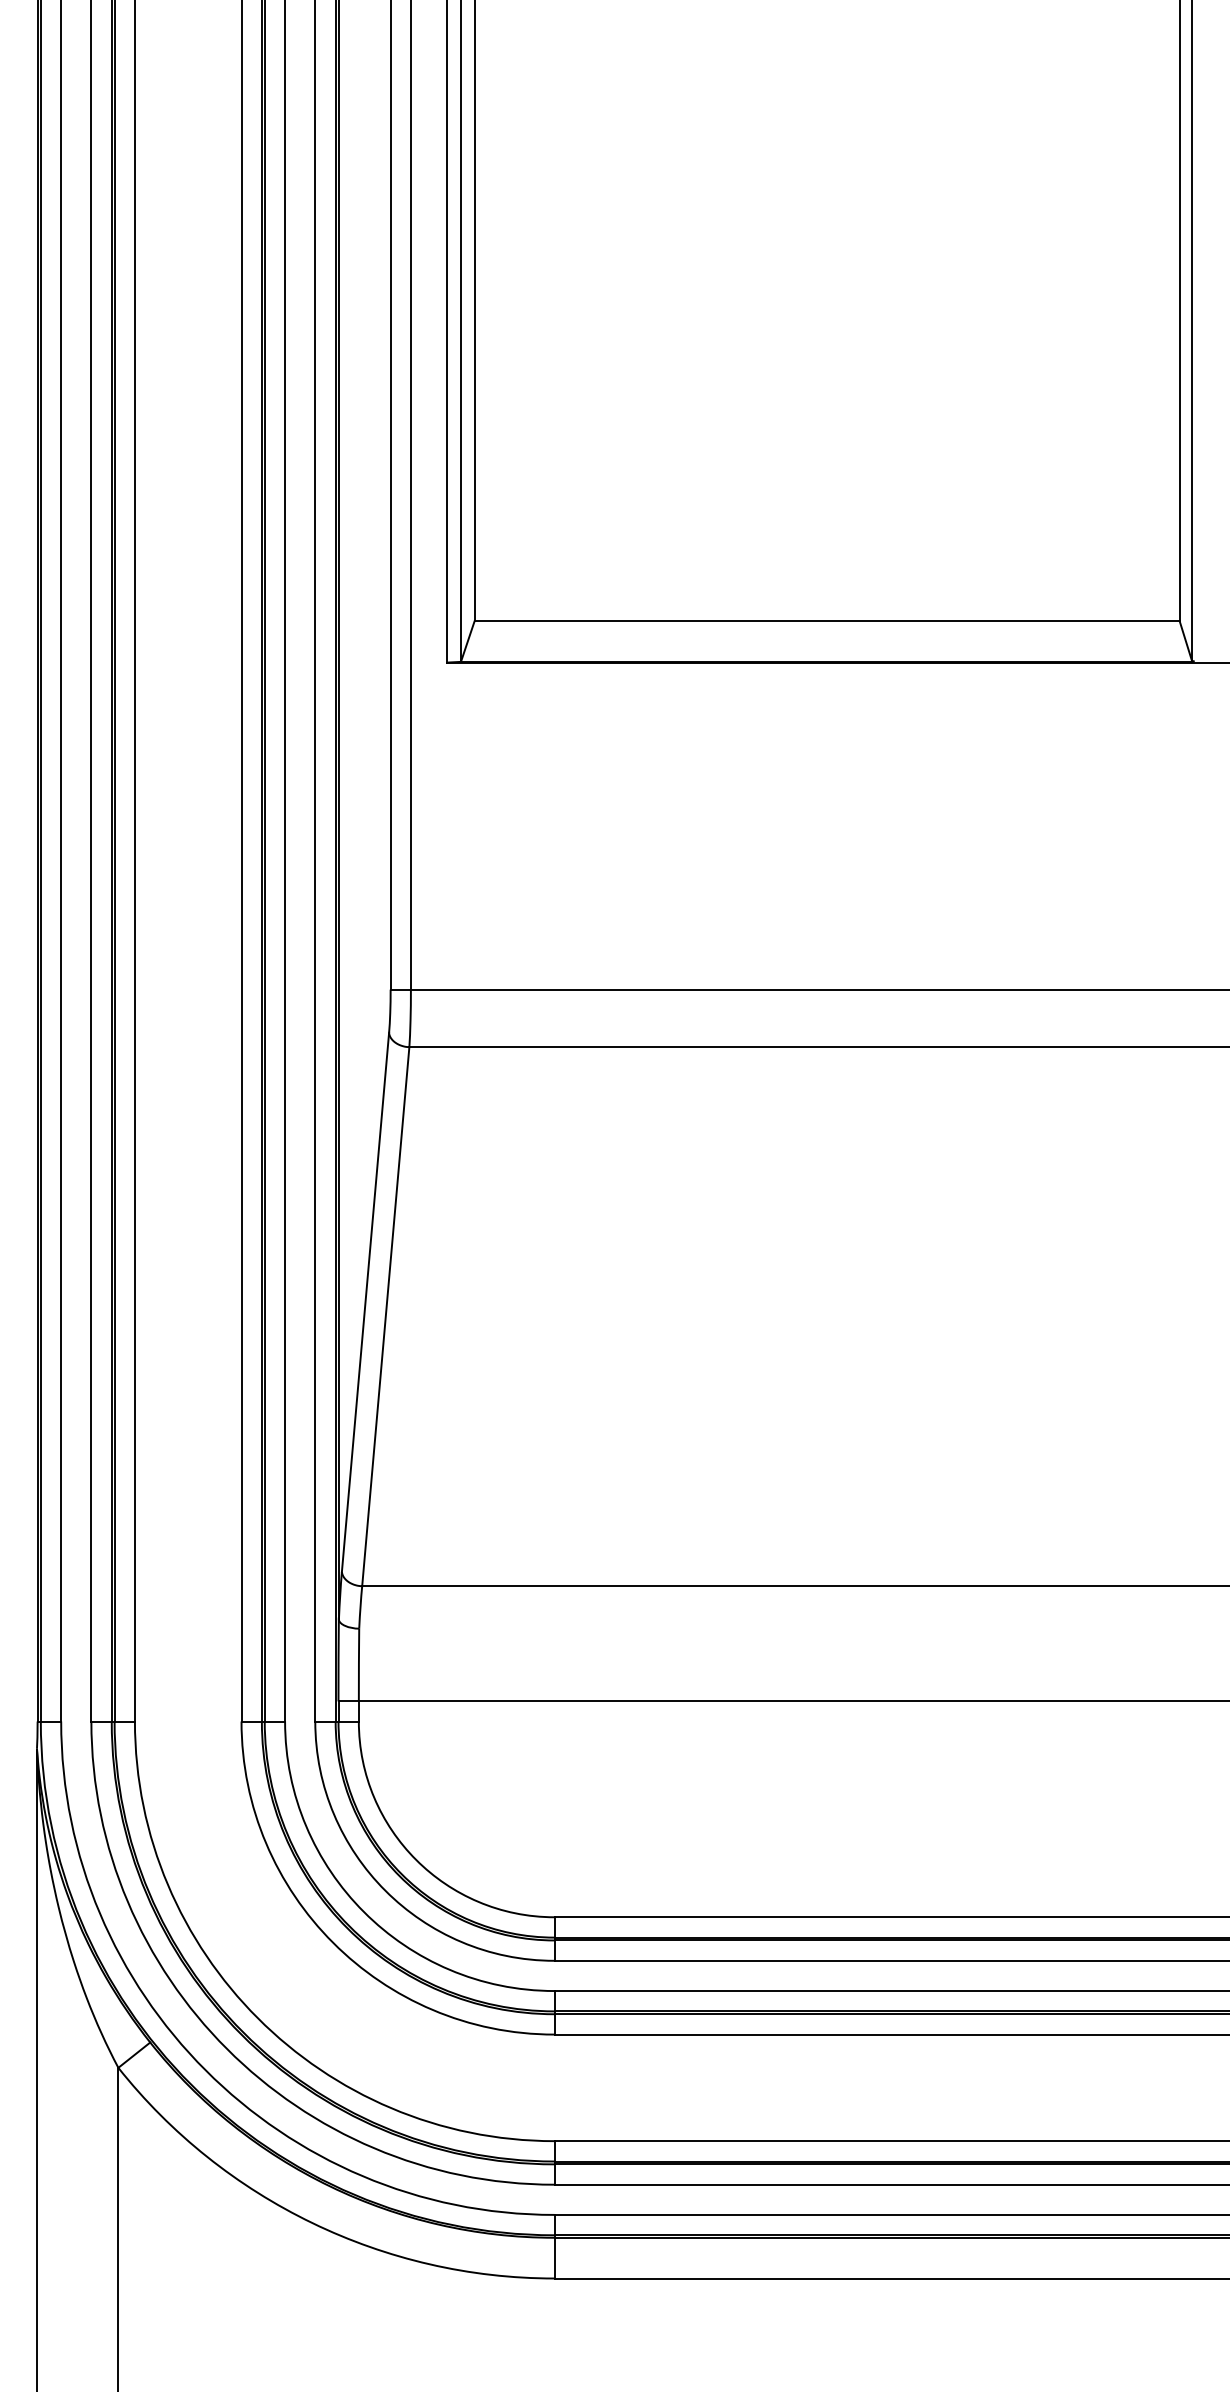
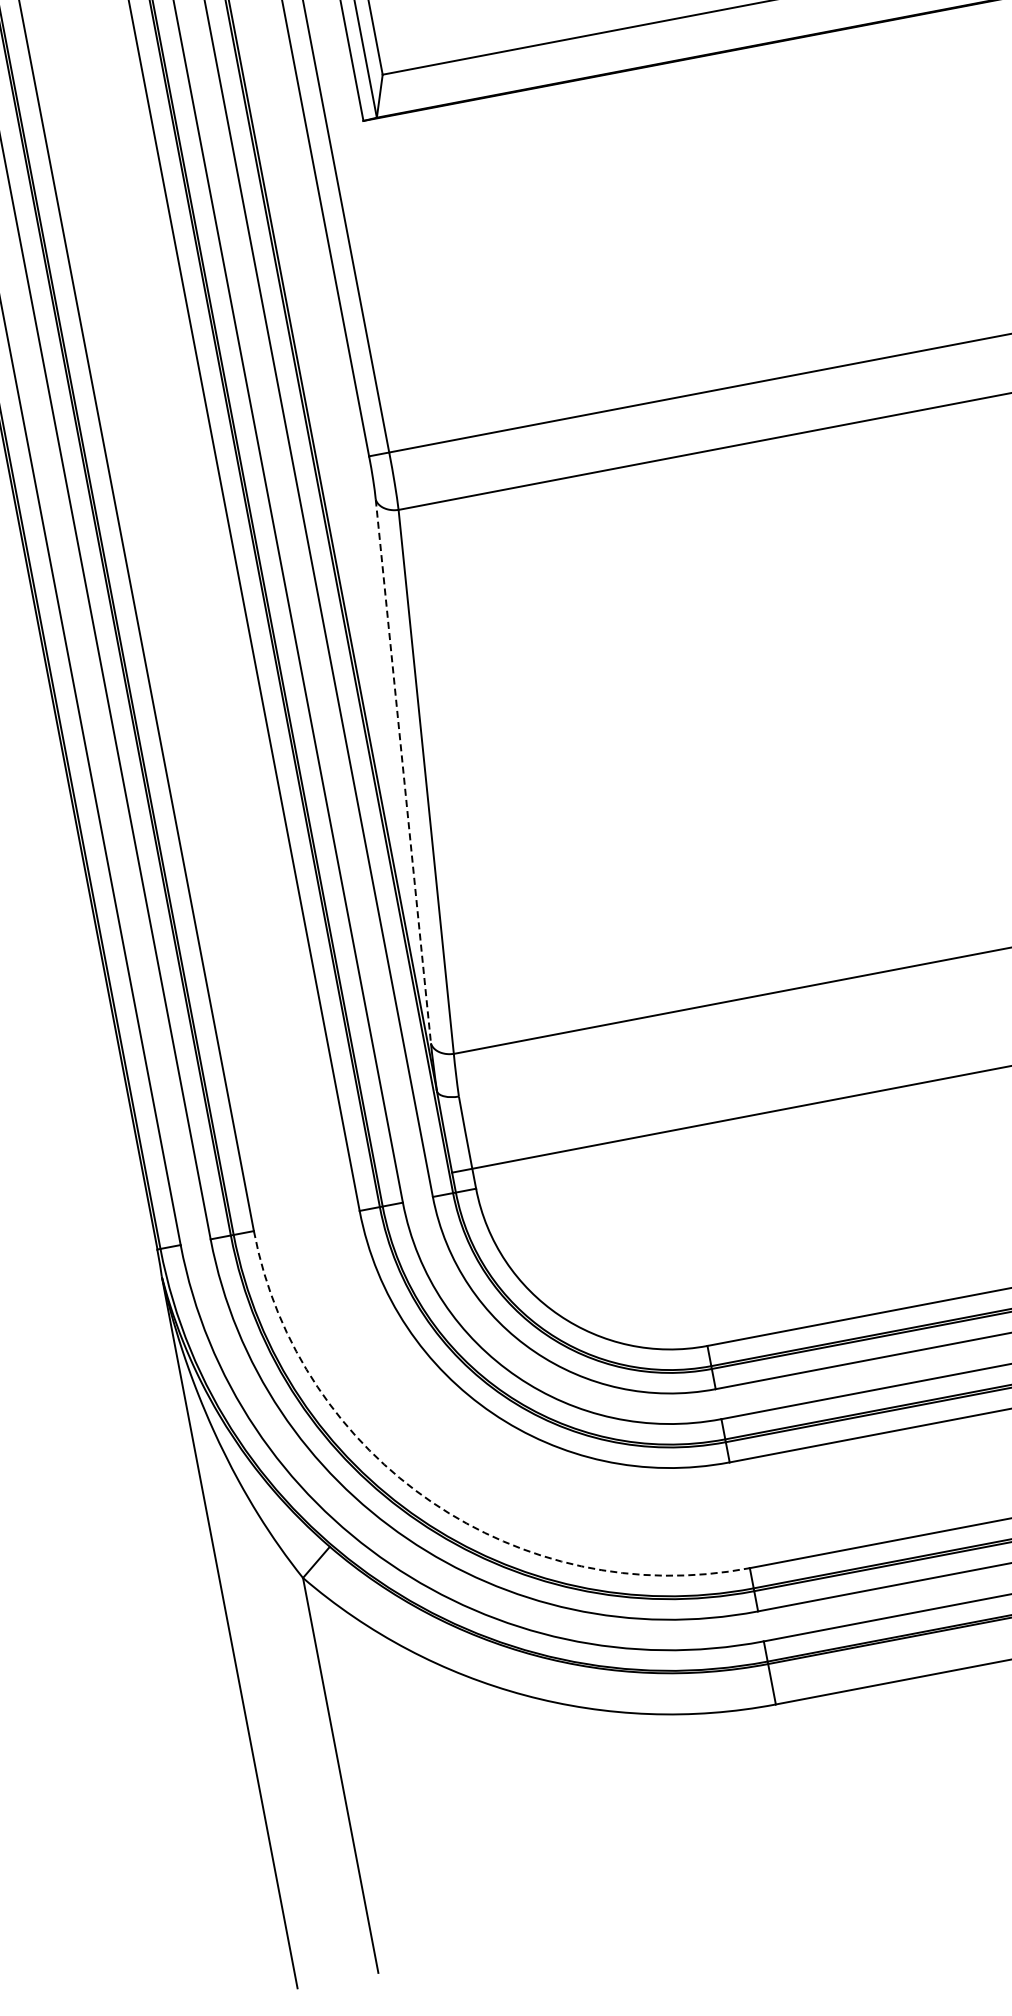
line: (365, 1302) -> (403, 771), solid -> dashed
arc: (257, 2018) -> (431, 1502), solid -> dashed

